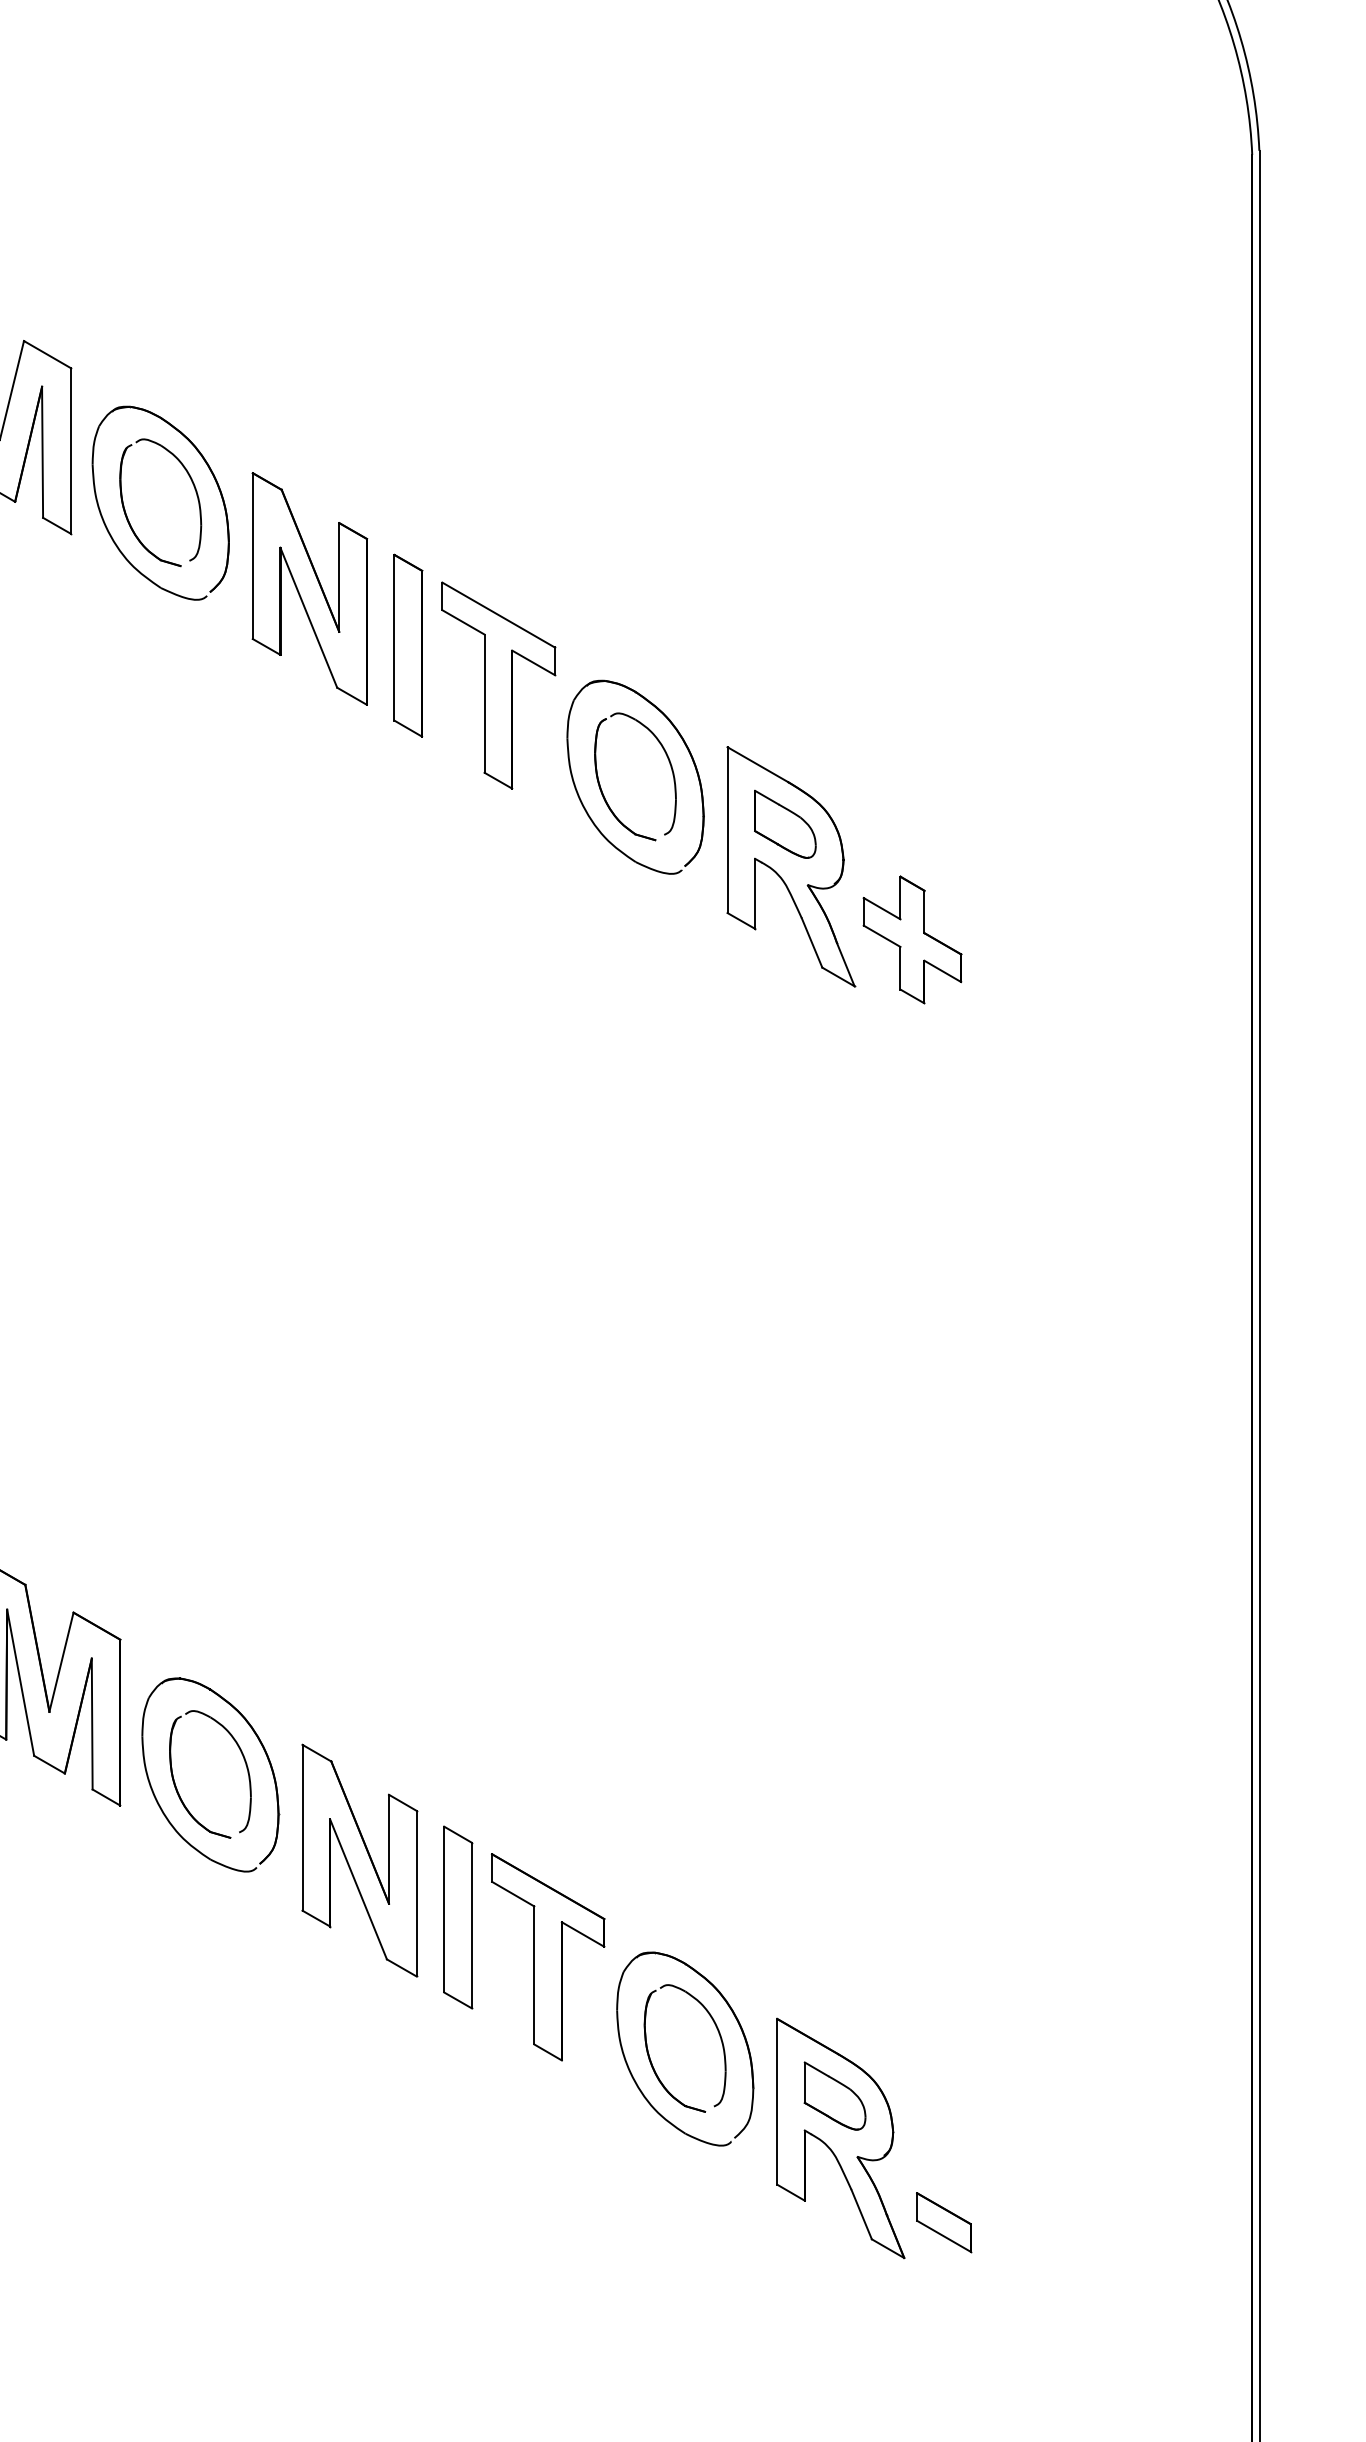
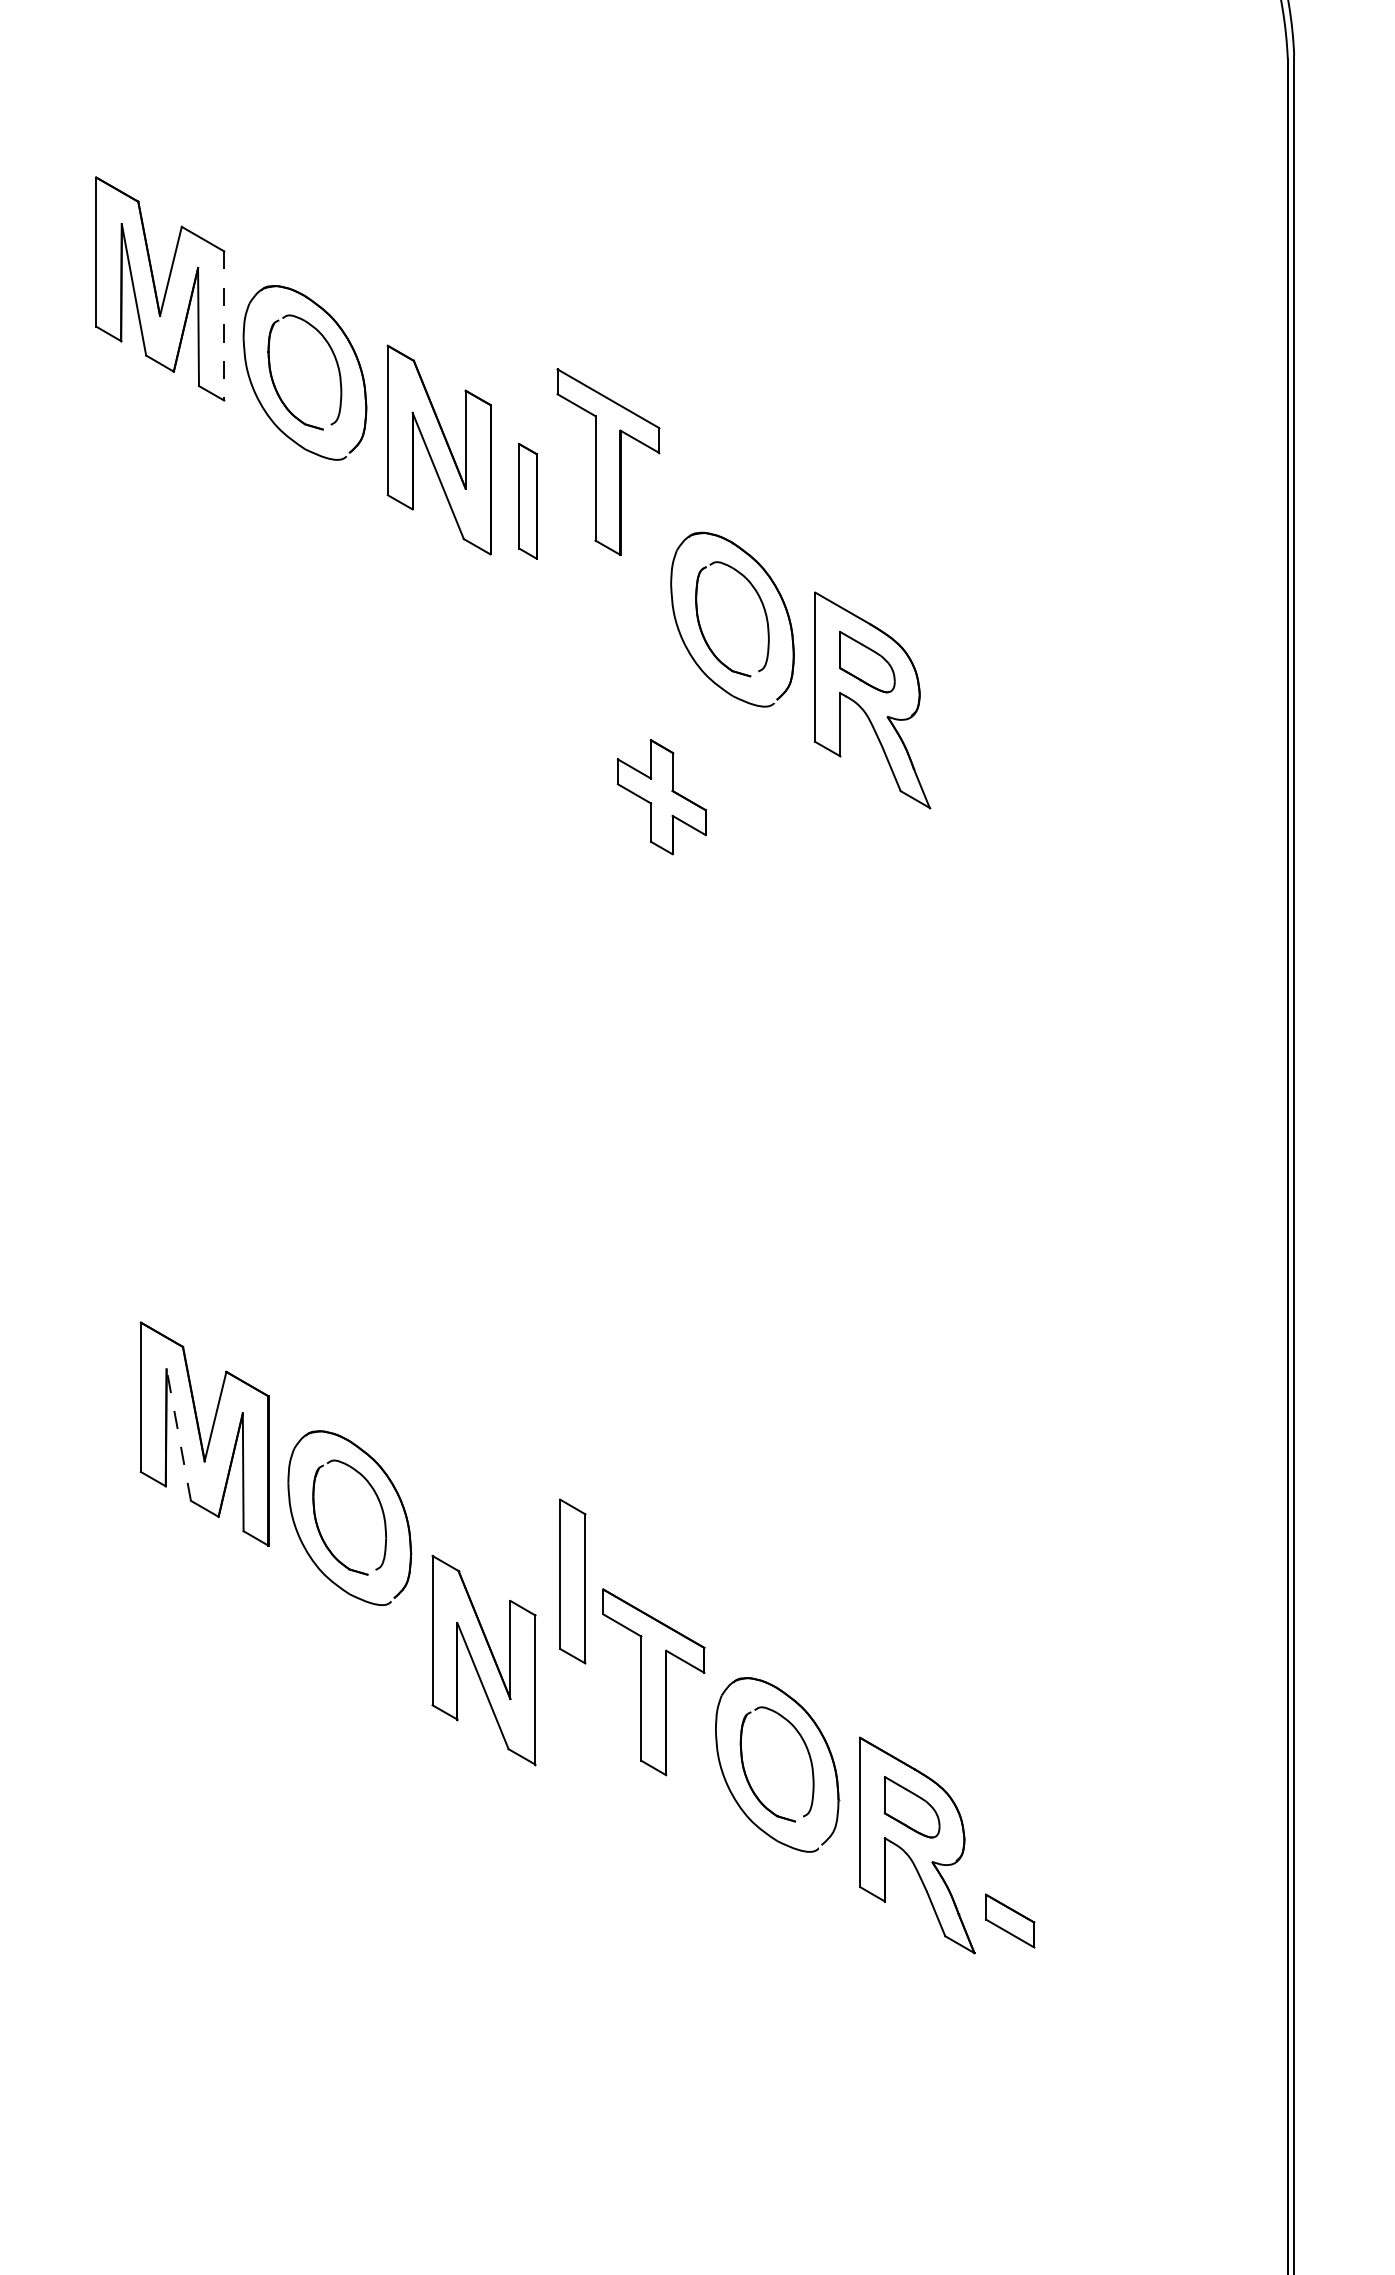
line: (70, 450) -> (223, 325), solid -> dashed
part: (407, 646) -> (527, 501), size x0.7
part: (498, 684) -> (608, 461), moved
part: (912, 940) -> (661, 797), moved
line: (20, 1683) -> (178, 1435), solid -> dashed
part: (359, 1860) -> (483, 1660), moved
part: (457, 1917) -> (572, 1581), moved

